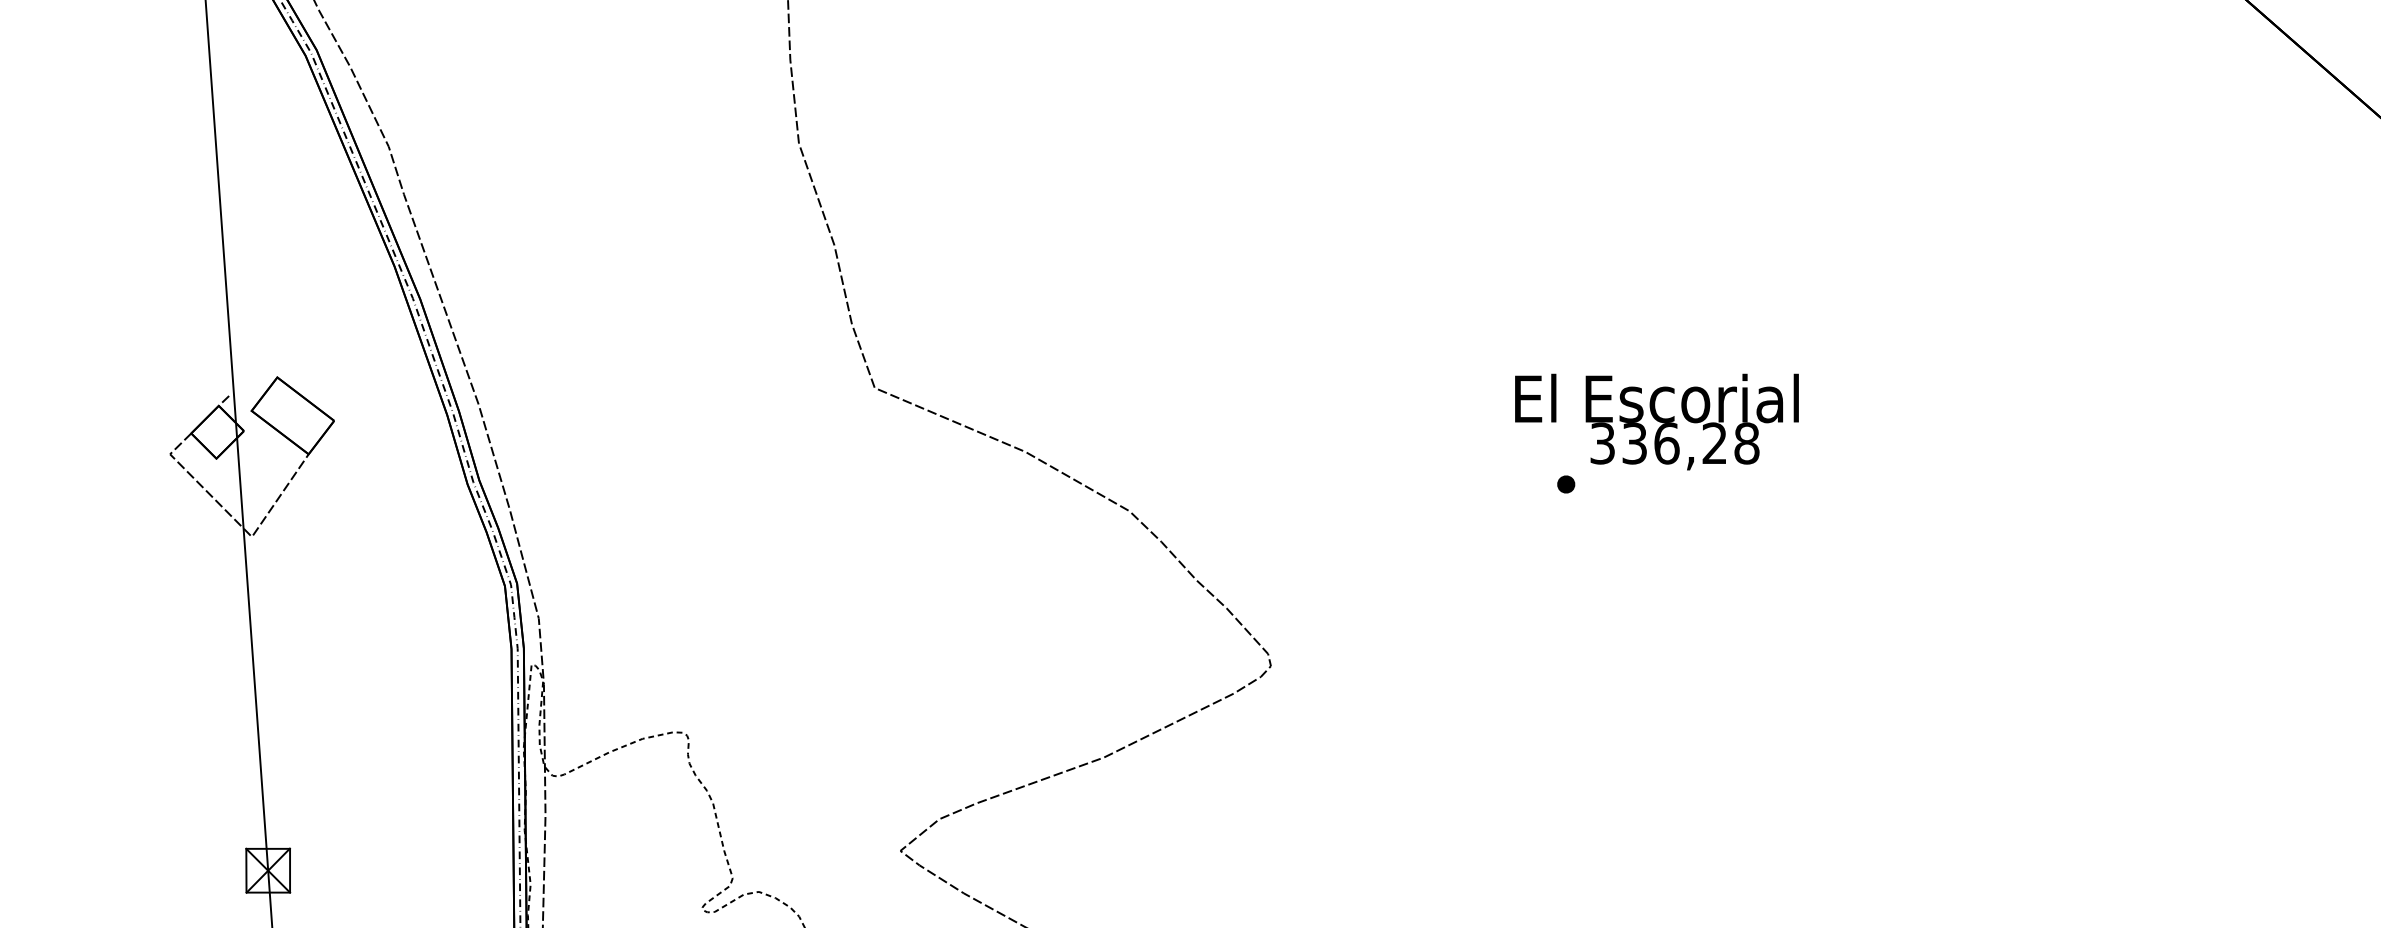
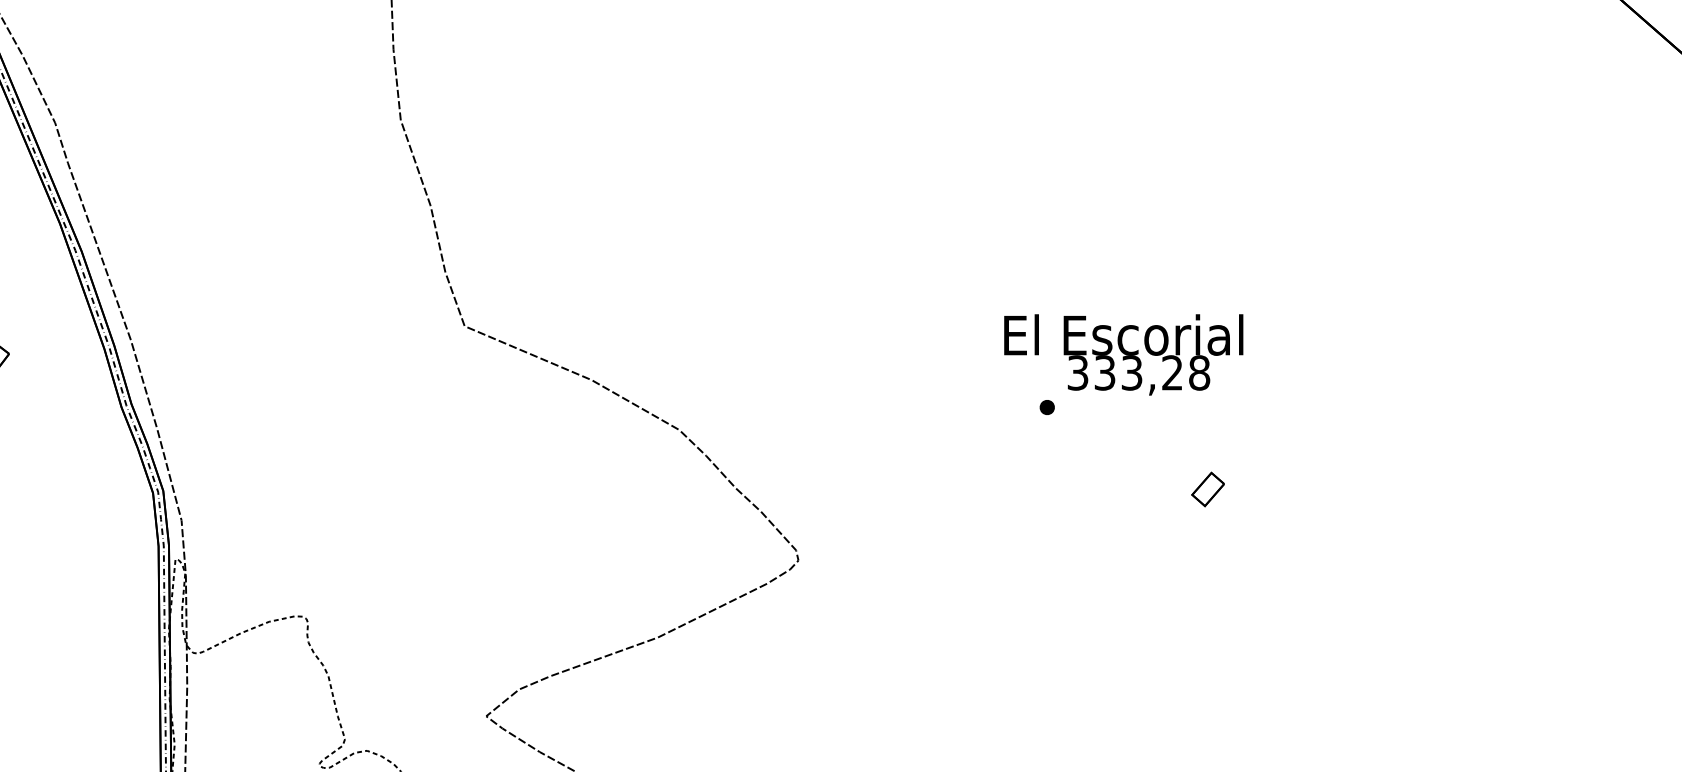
text: (1666, 443) -> (1131, 372), 336,28 -> 333,28
part: (1756, 581) -> (1207, 489), added

